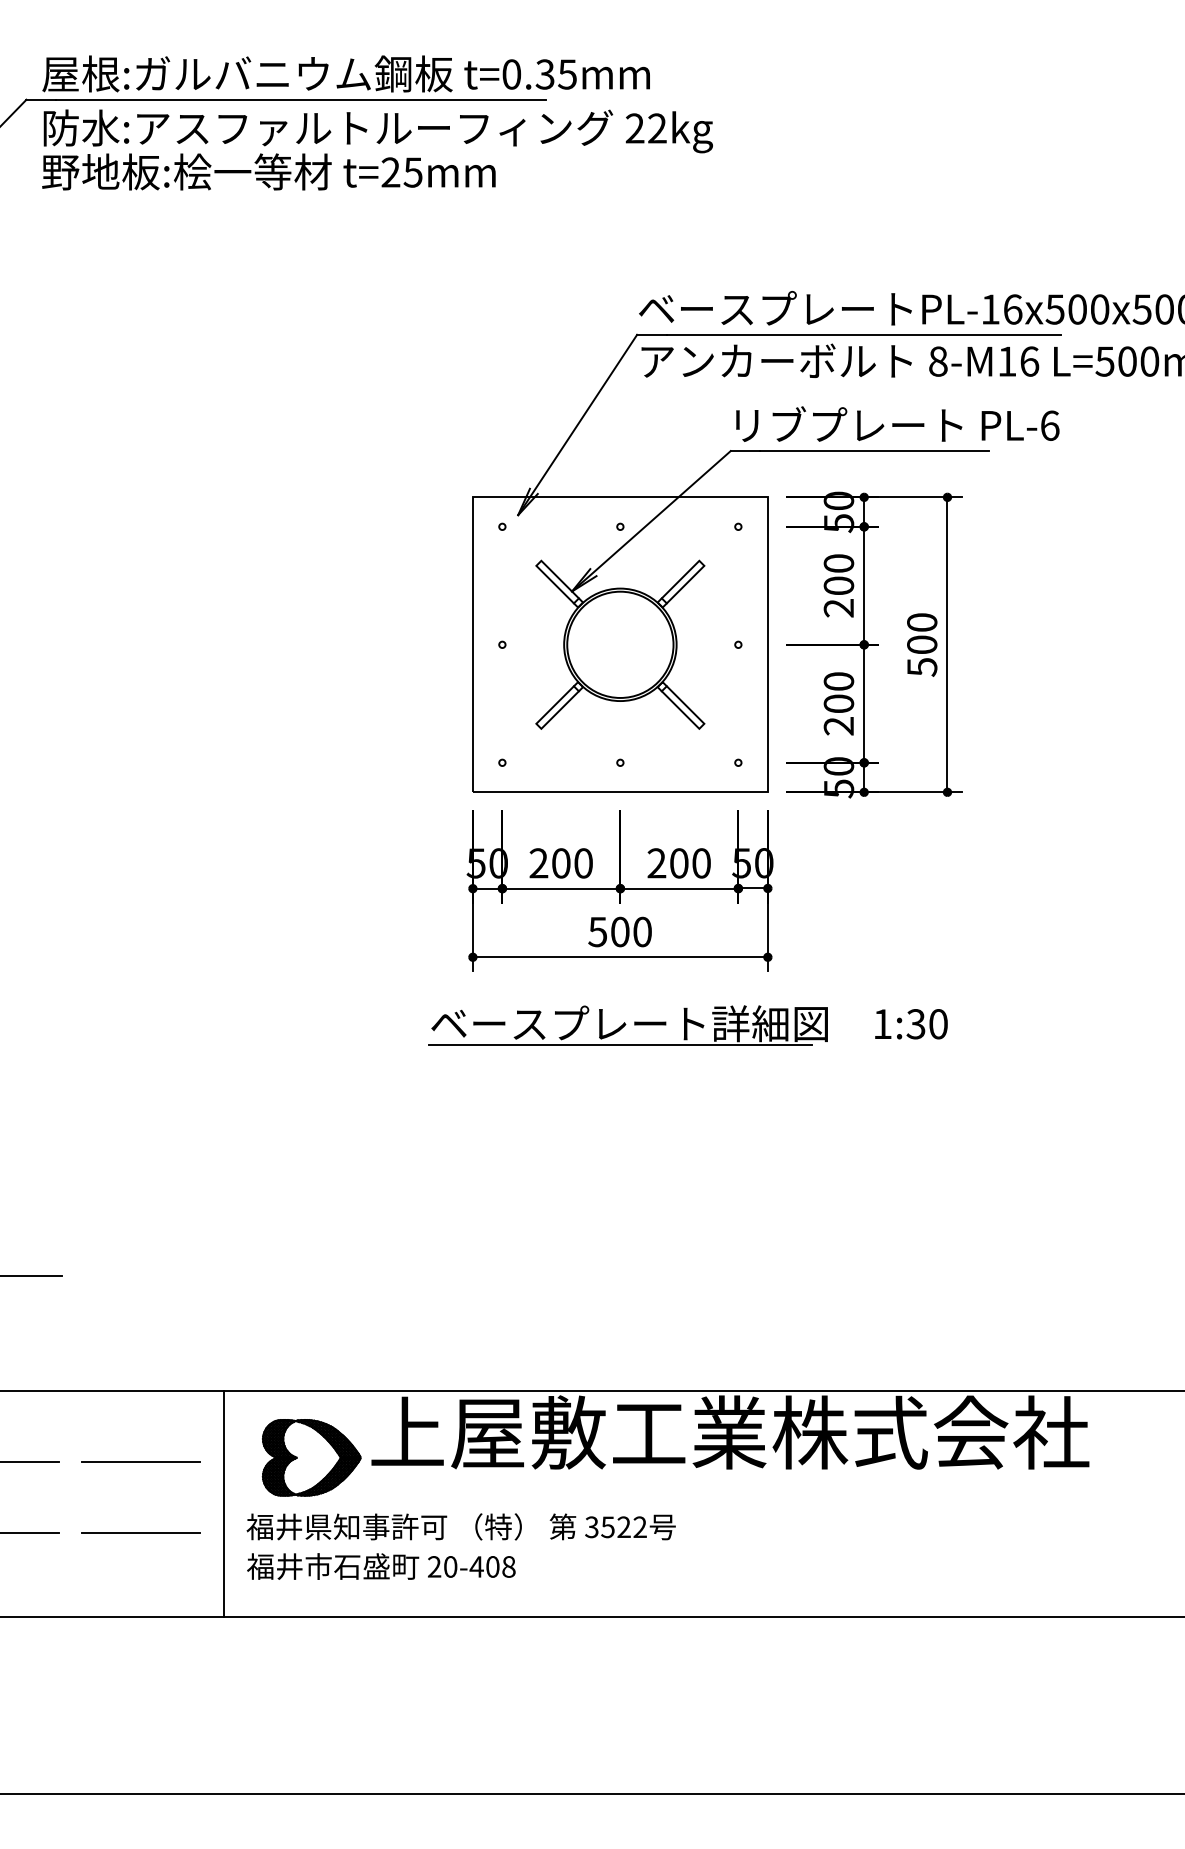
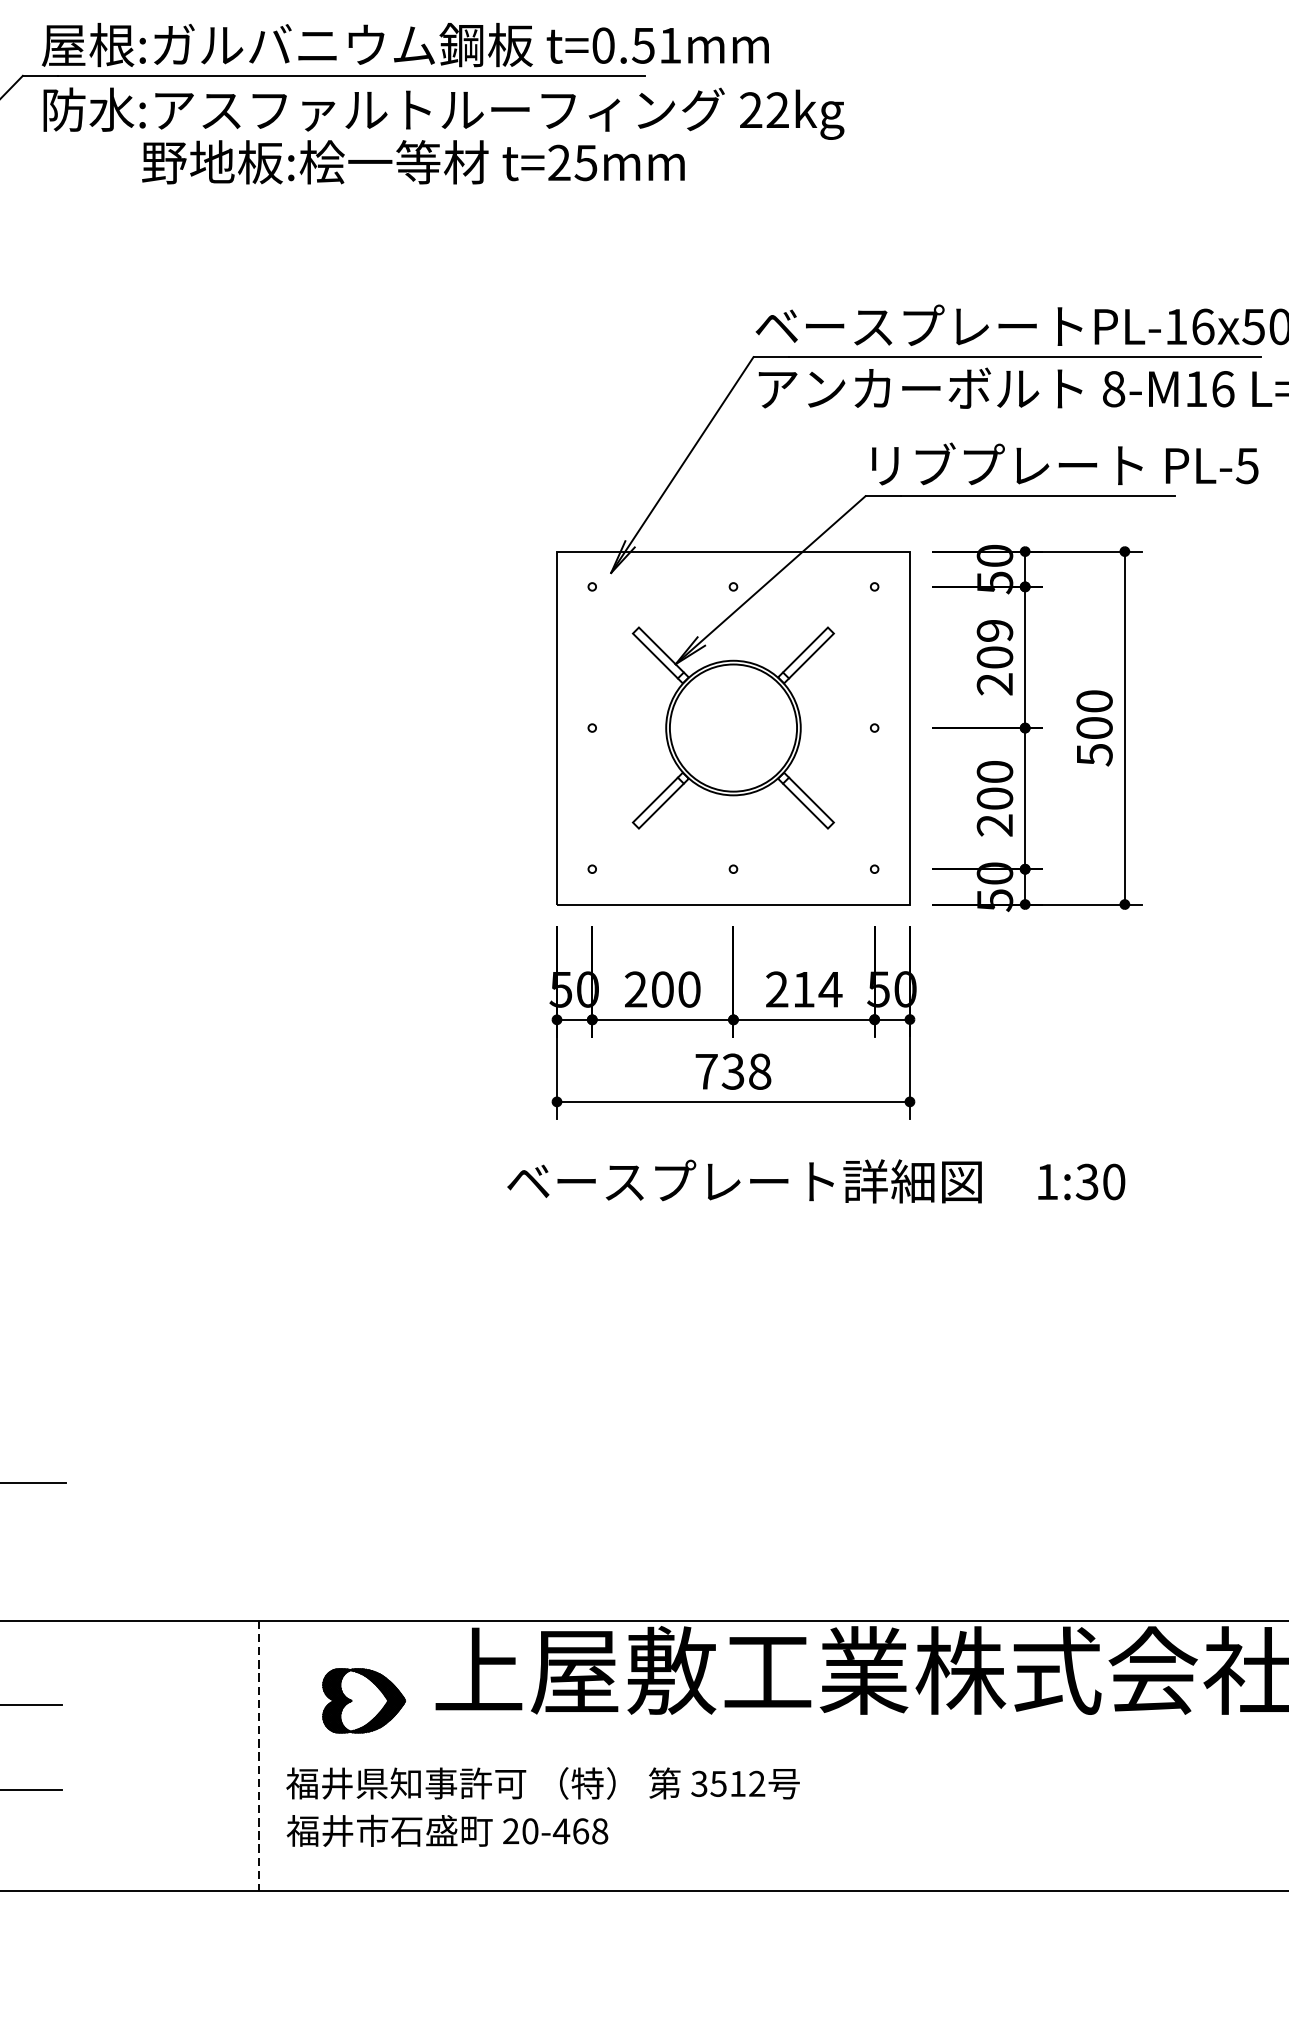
text: (556, 74) -> (657, 45), t=0.35mm -> t=0.51mm
text: (268, 171) -> (412, 161), moved
text: (1049, 425) -> (1246, 465), PL-6 -> PL-5
text: (838, 563) -> (994, 630), 200 -> 209
text: (690, 863) -> (817, 989), 200 -> 214
text: (619, 931) -> (732, 1071), 500 -> 738
line: (620, 1044) -> (733, 1206), removed
part: (311, 1457) -> (363, 1700), size x0.7
line: (141, 1461) -> (160, 1705), removed
line: (223, 1503) -> (258, 1755), solid -> dashed
text: (623, 1526) -> (737, 1782), 3522 -> 3512
line: (140, 1532) -> (159, 1790), removed
text: (492, 1566) -> (580, 1830), 20-408 -> 20-468

